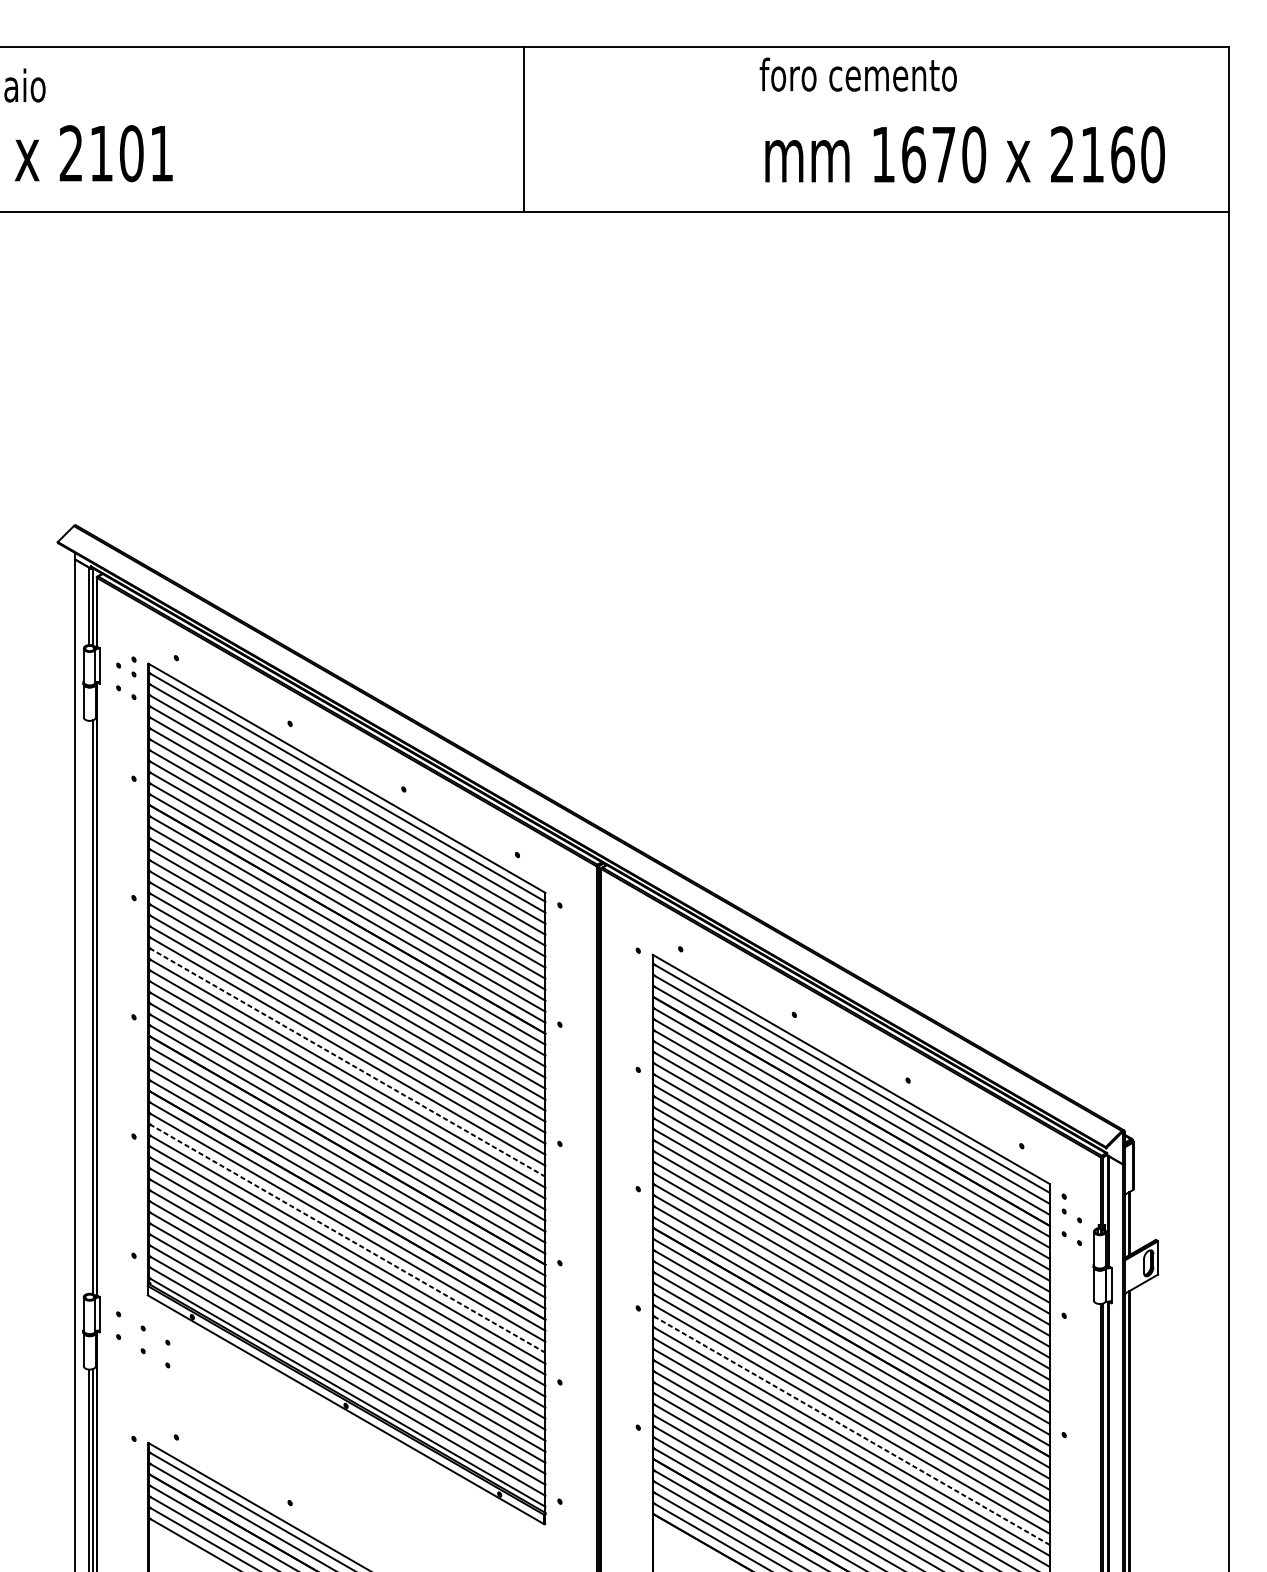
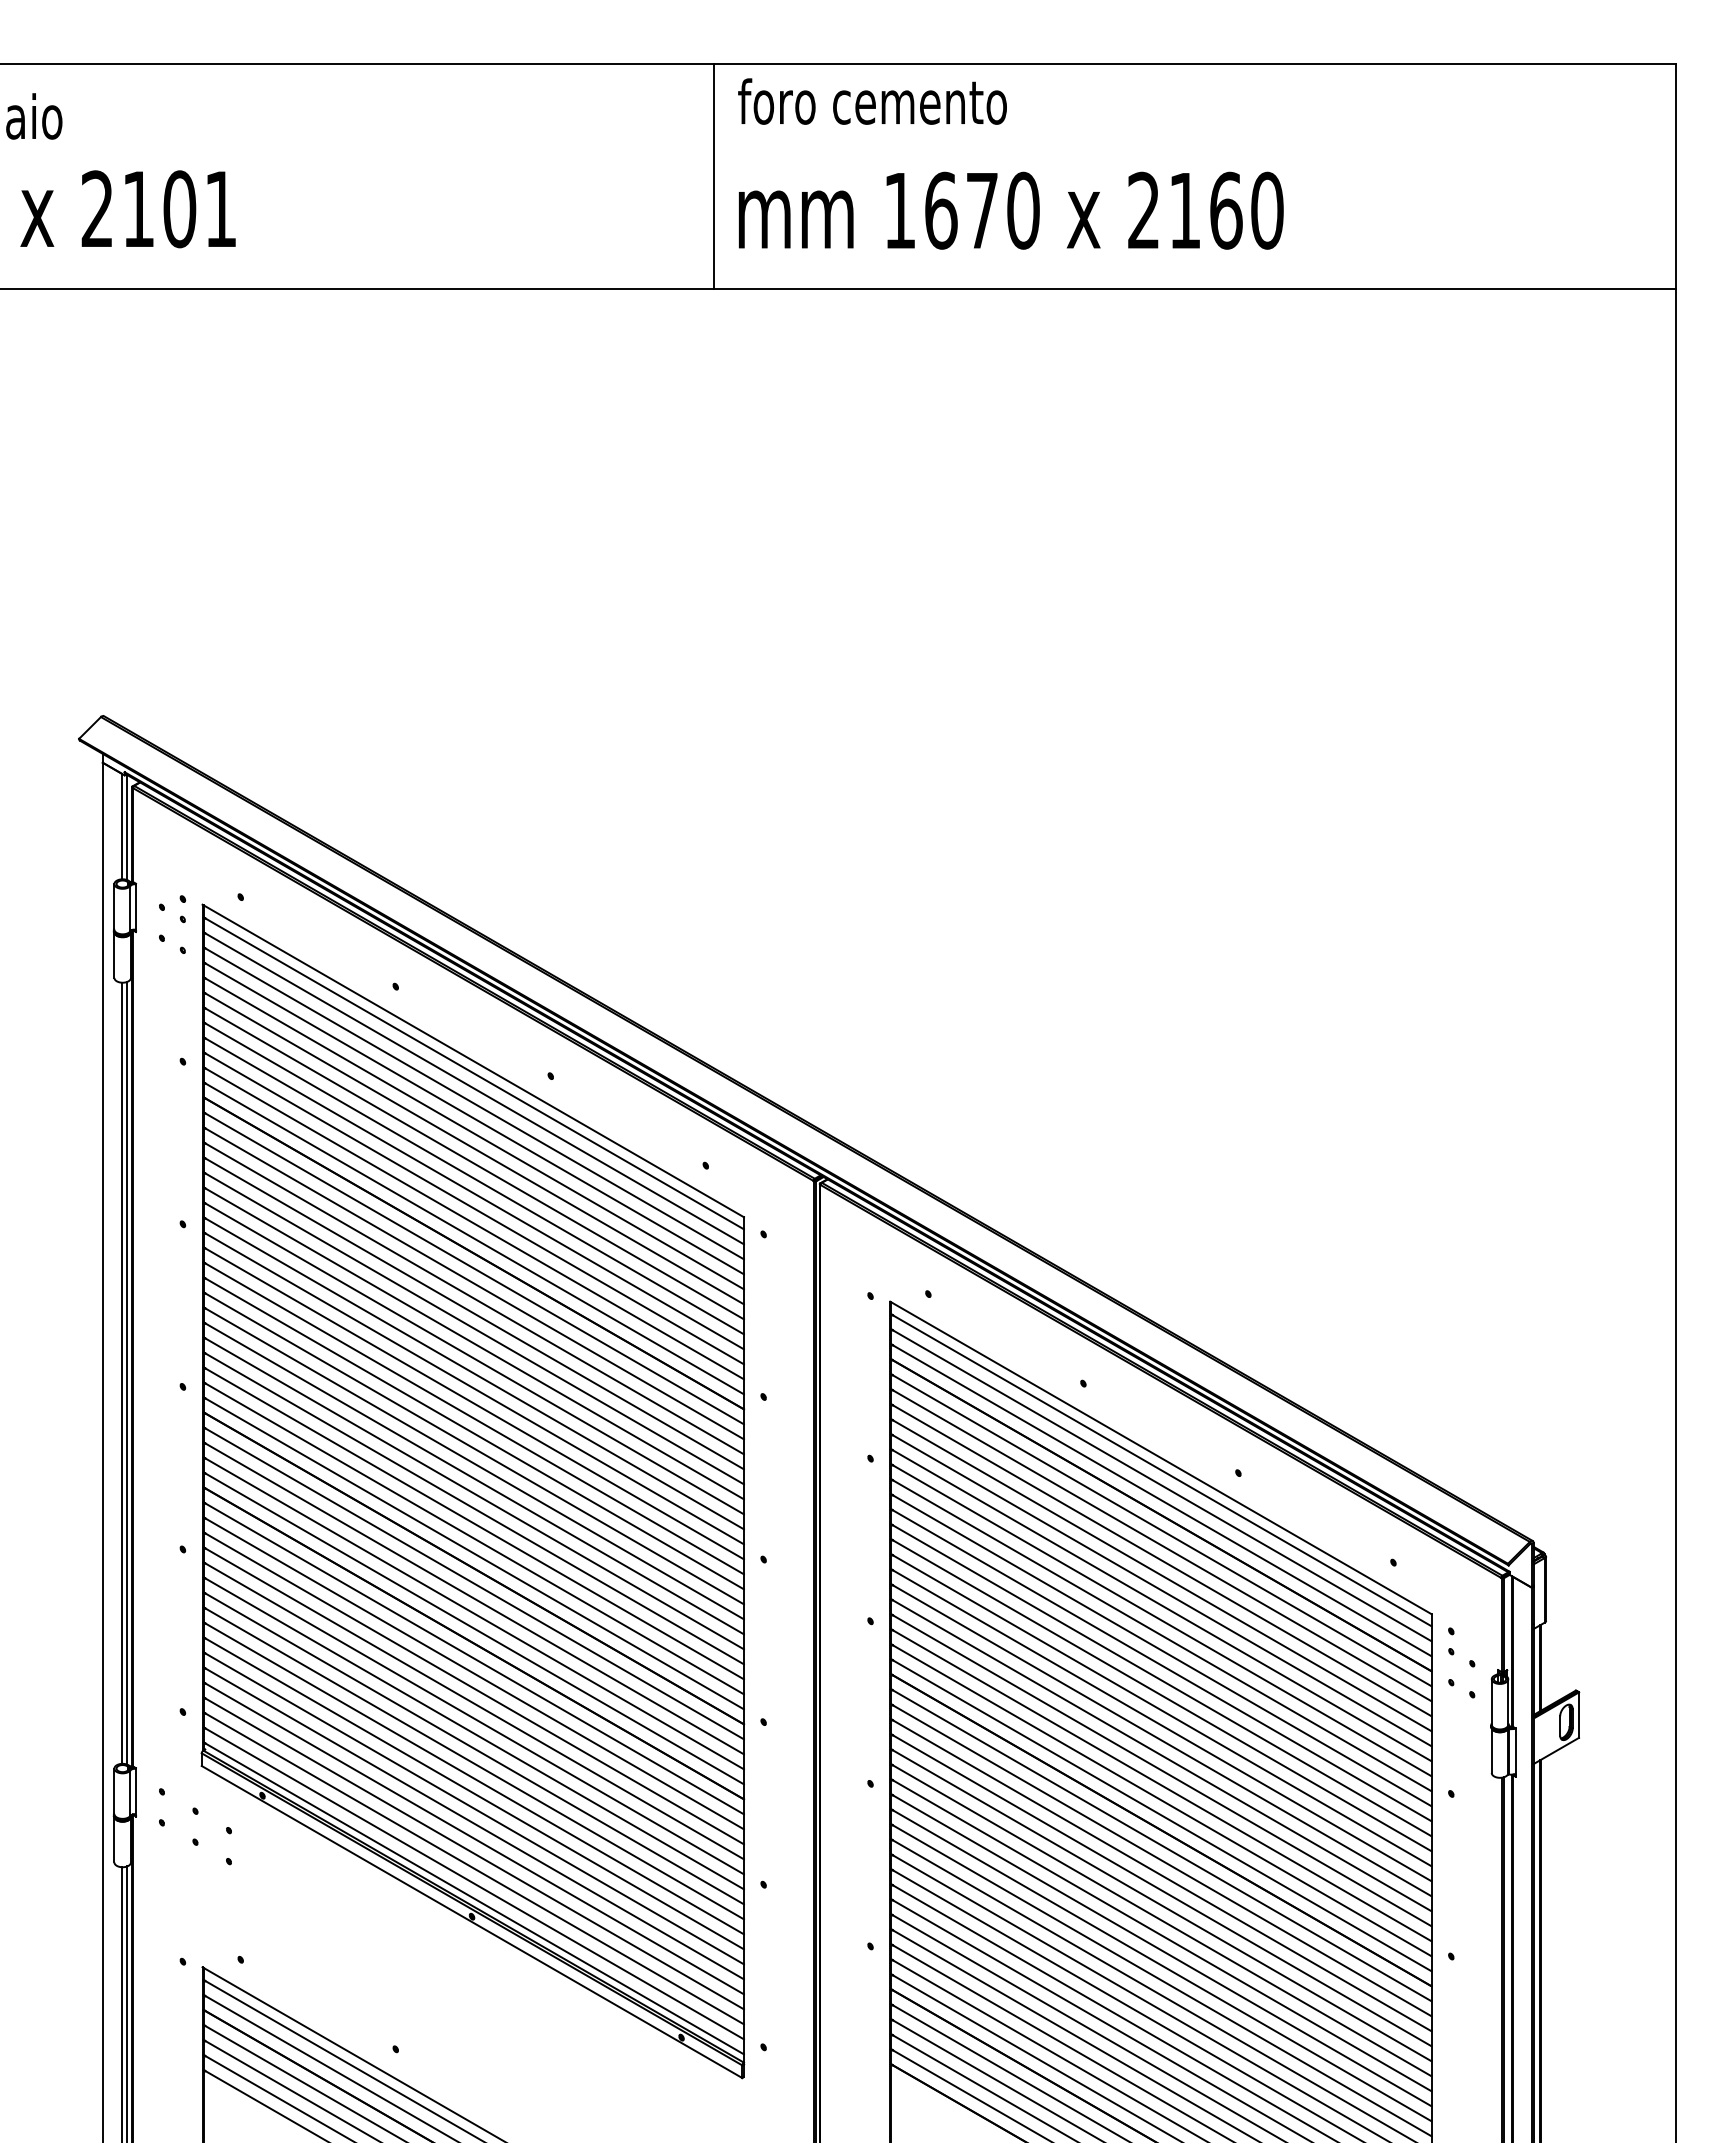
text: (858, 74) -> (872, 101), moved
text: (965, 154) -> (1011, 210), moved
line: (88, 1006) -> (121, 1372), added
line: (347, 1062) -> (473, 1448), dashed -> solid
line: (347, 1238) -> (473, 1688), dashed -> solid
line: (851, 1430) -> (1161, 1950), dashed -> solid

